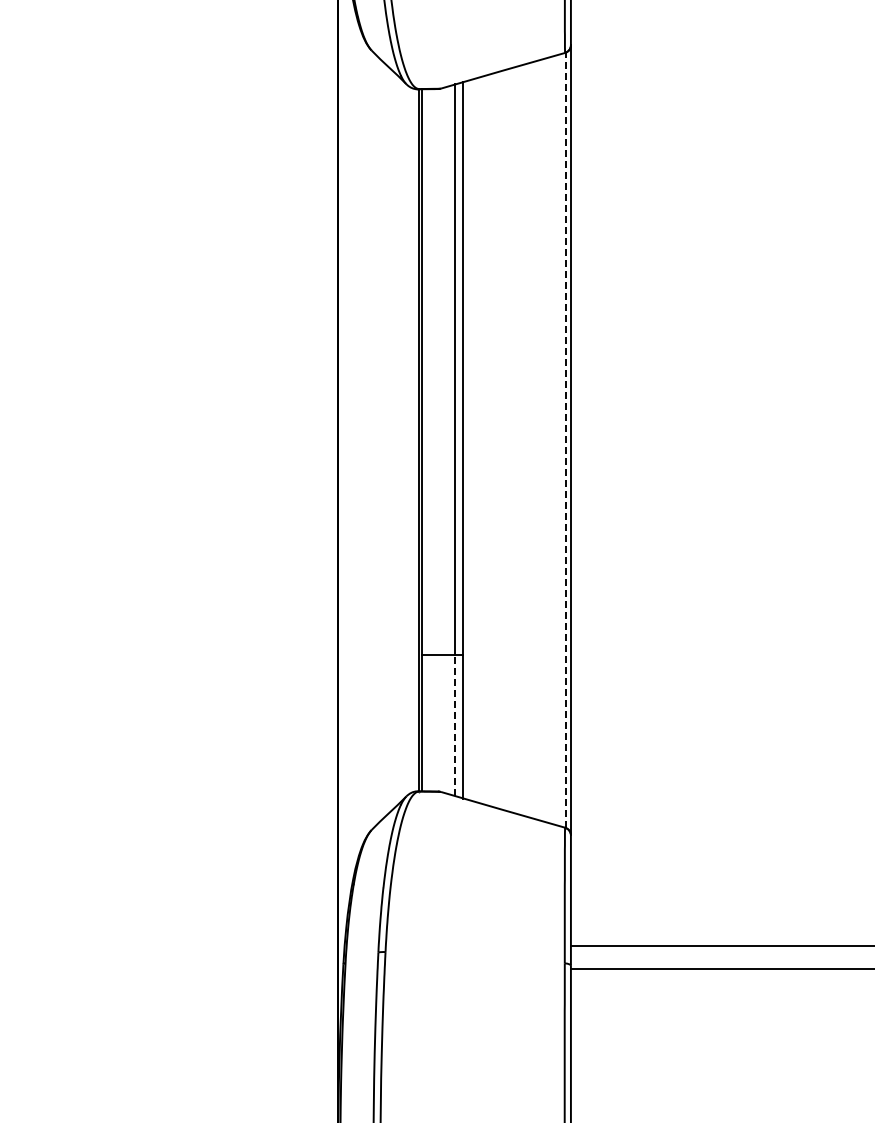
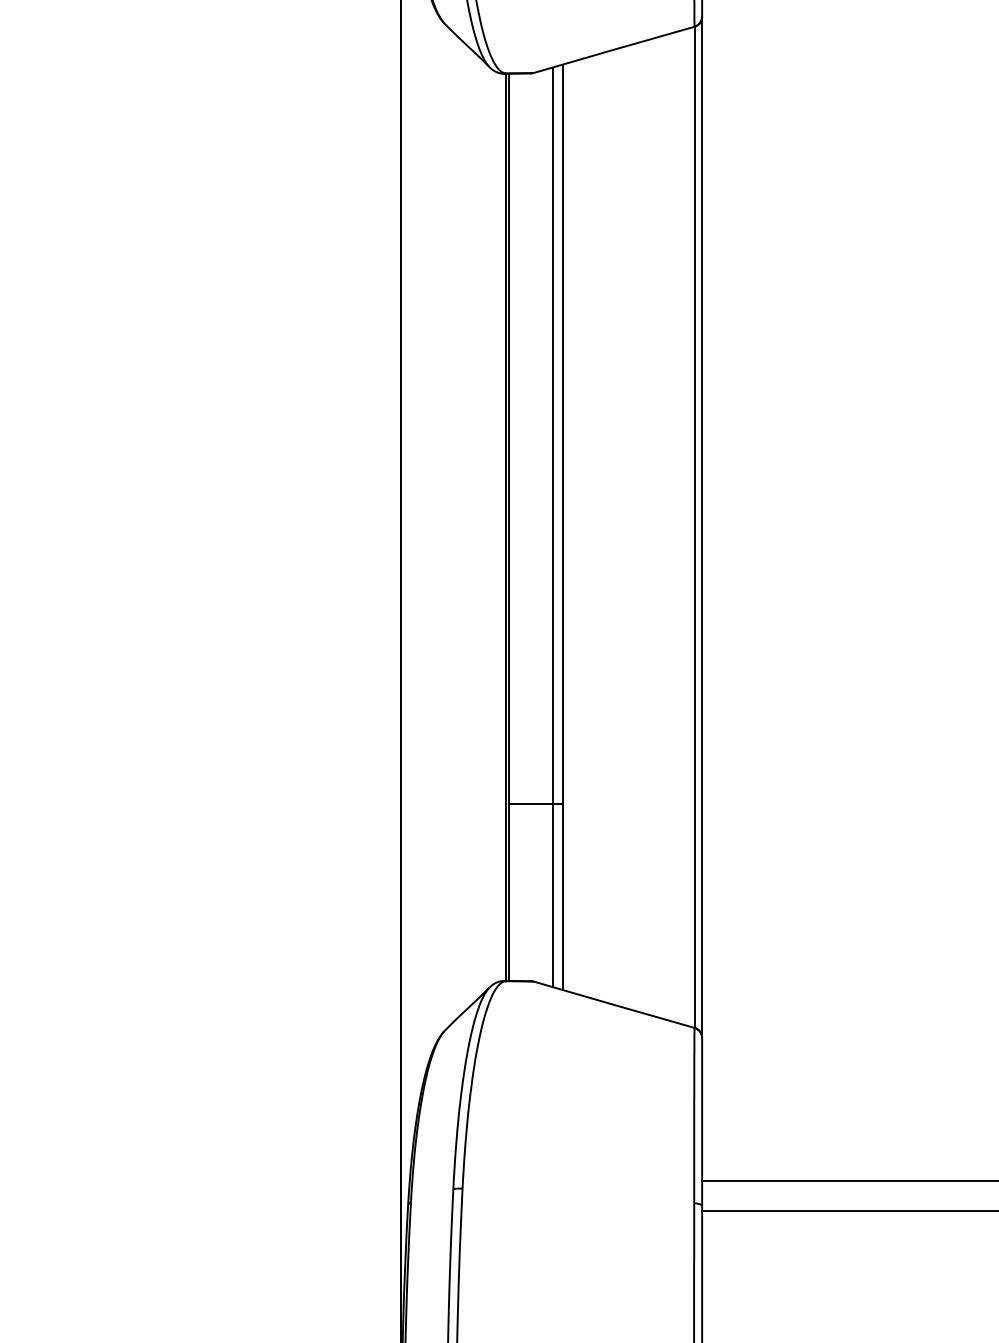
line: (565, 440) -> (695, 527), dashed -> solid
line: (455, 725) -> (552, 895), dashed -> solid

